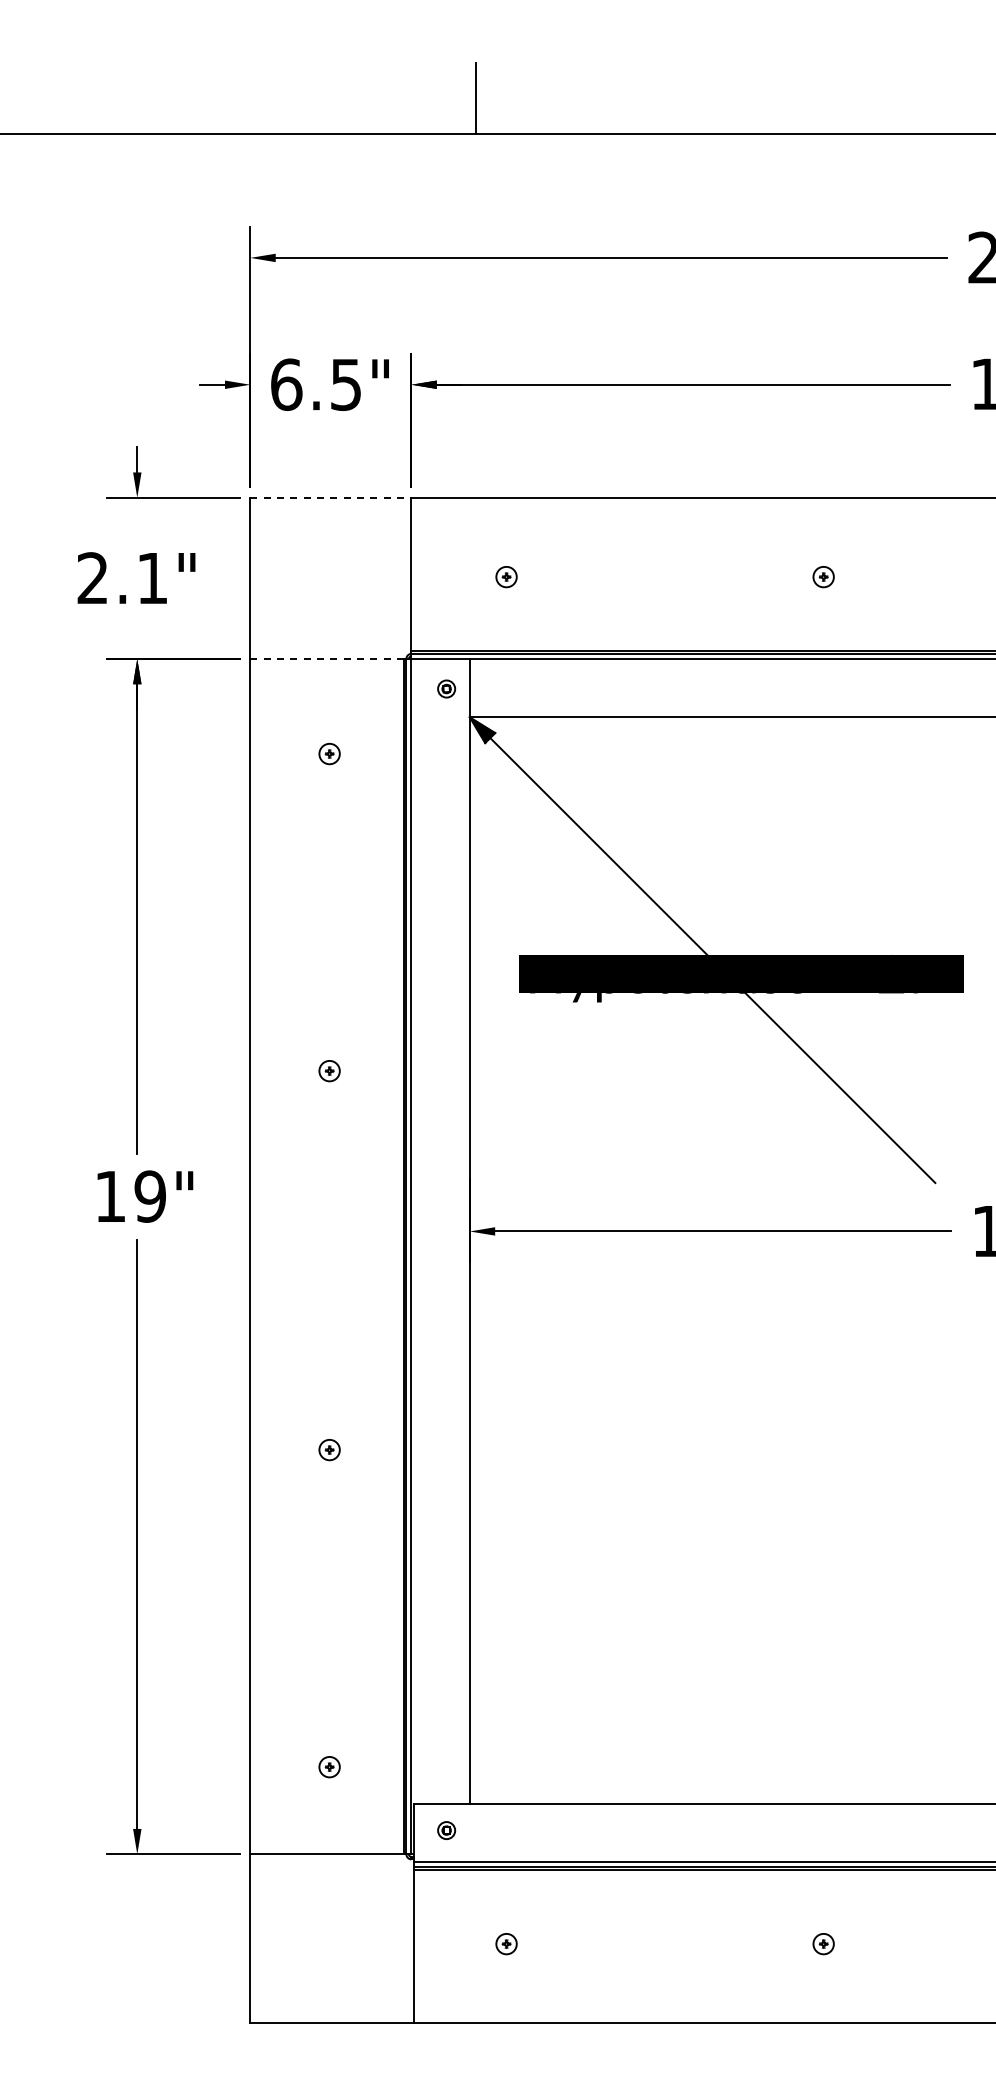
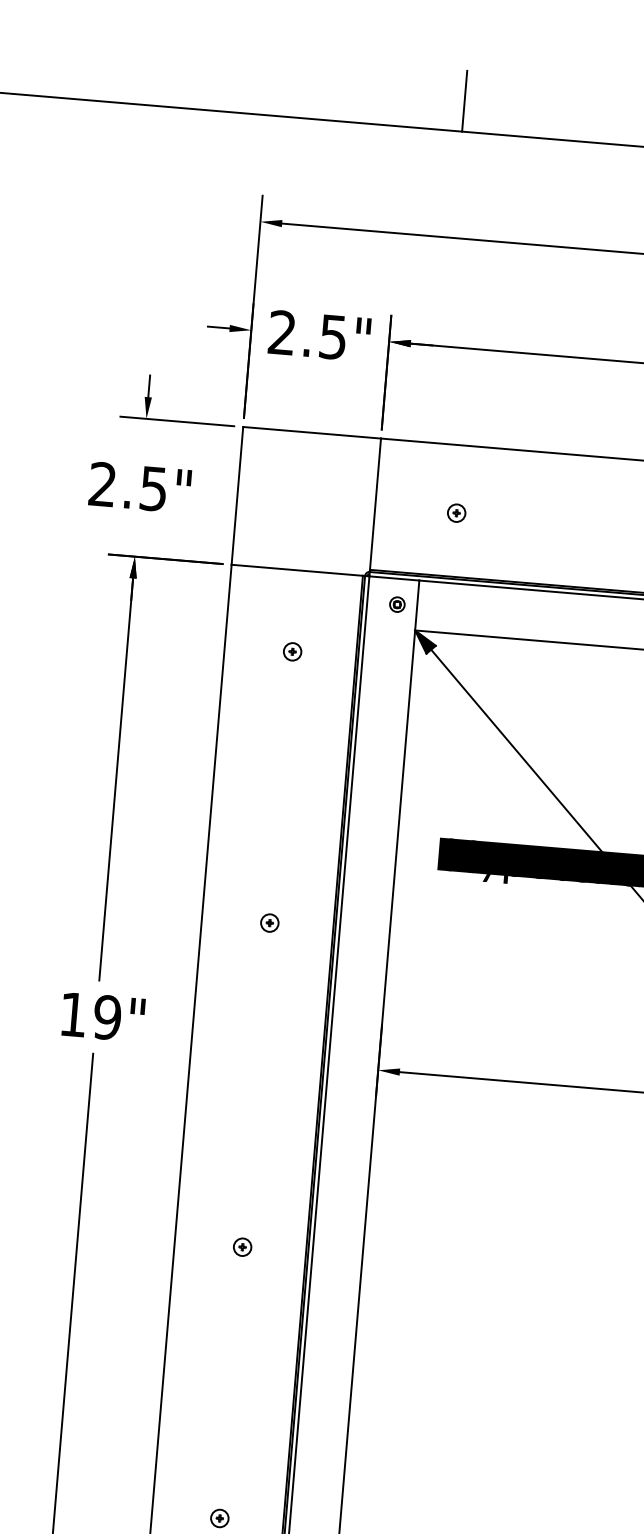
text: (286, 384) -> (282, 332), 6.5" -> 2.5"
line: (330, 497) -> (311, 432), dashed -> solid
text: (152, 578) -> (153, 488), 2.1" -> 2.5"
line: (327, 658) -> (297, 569), dashed -> solid

